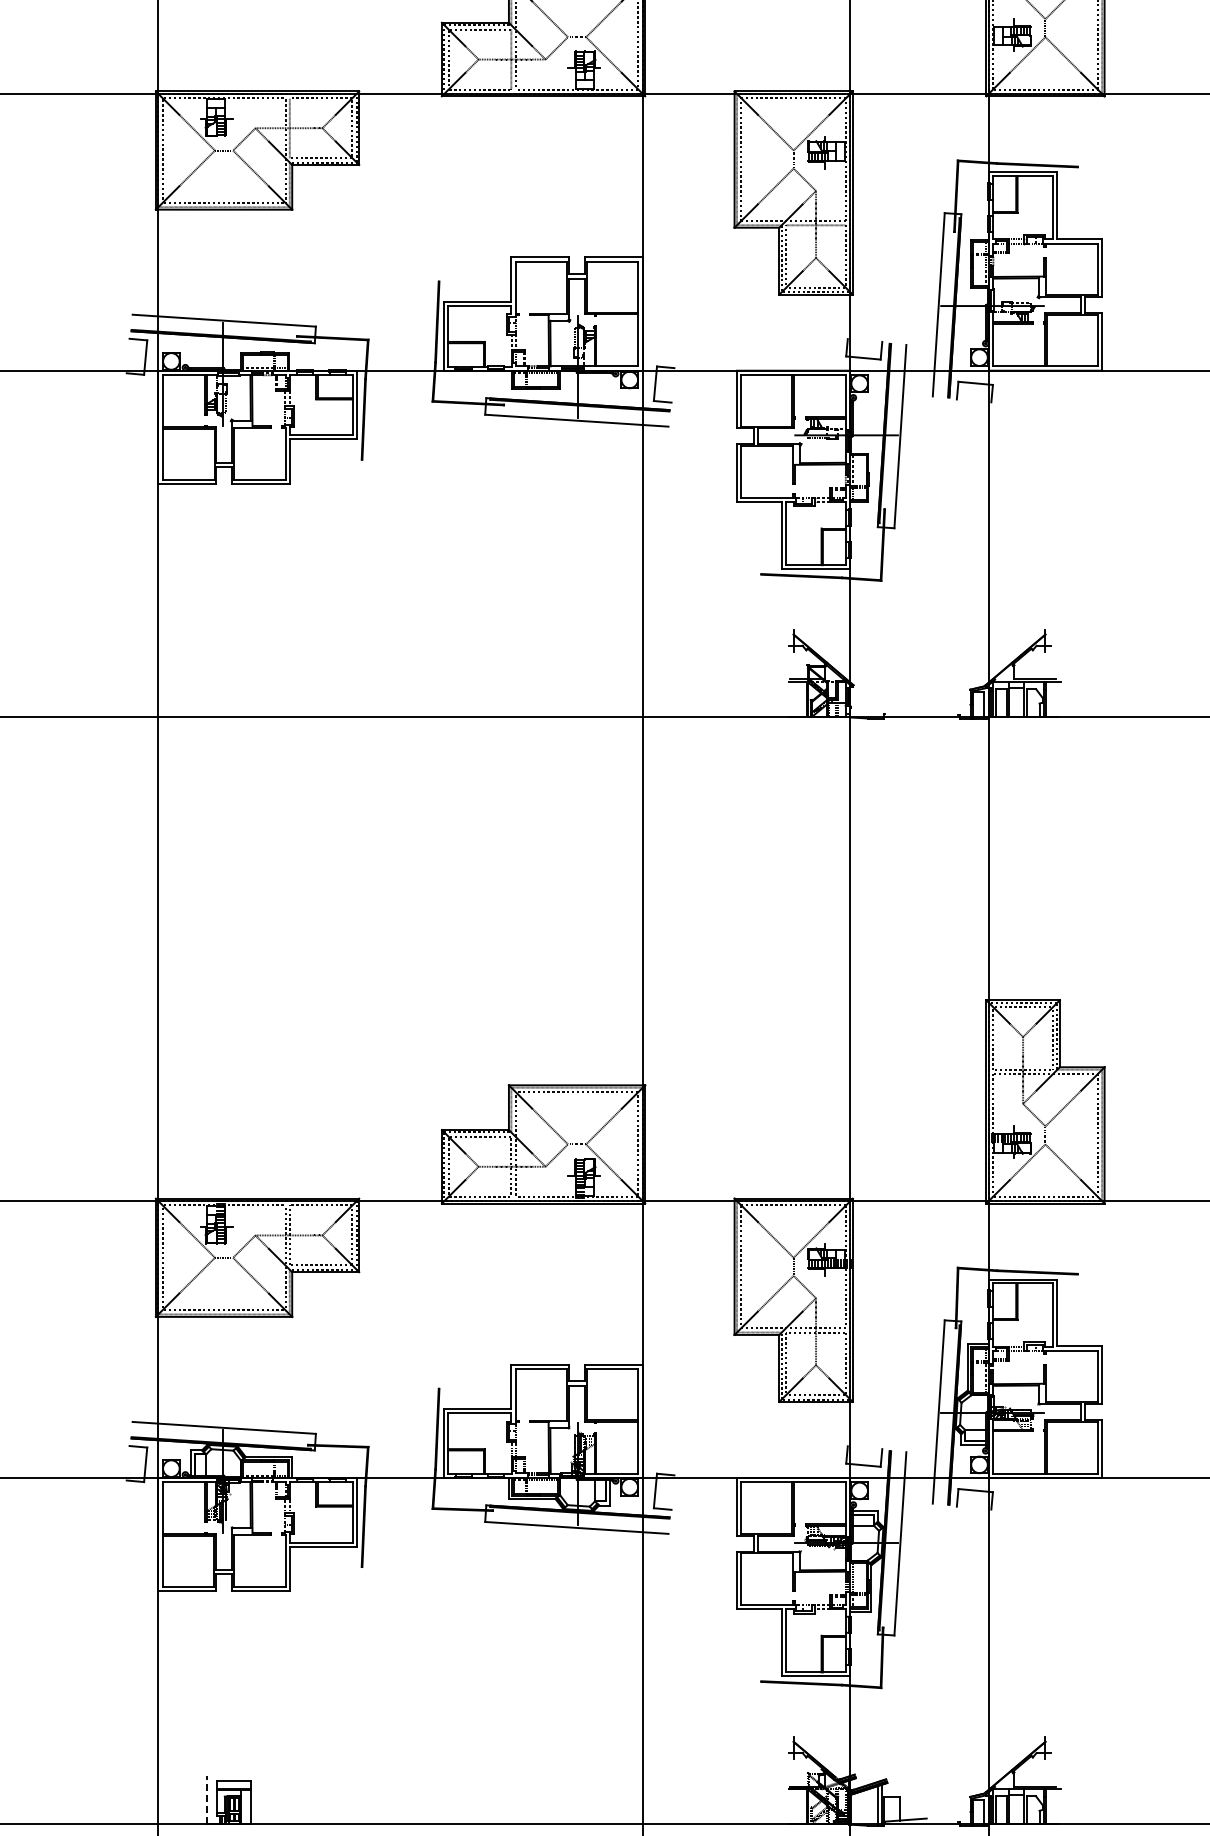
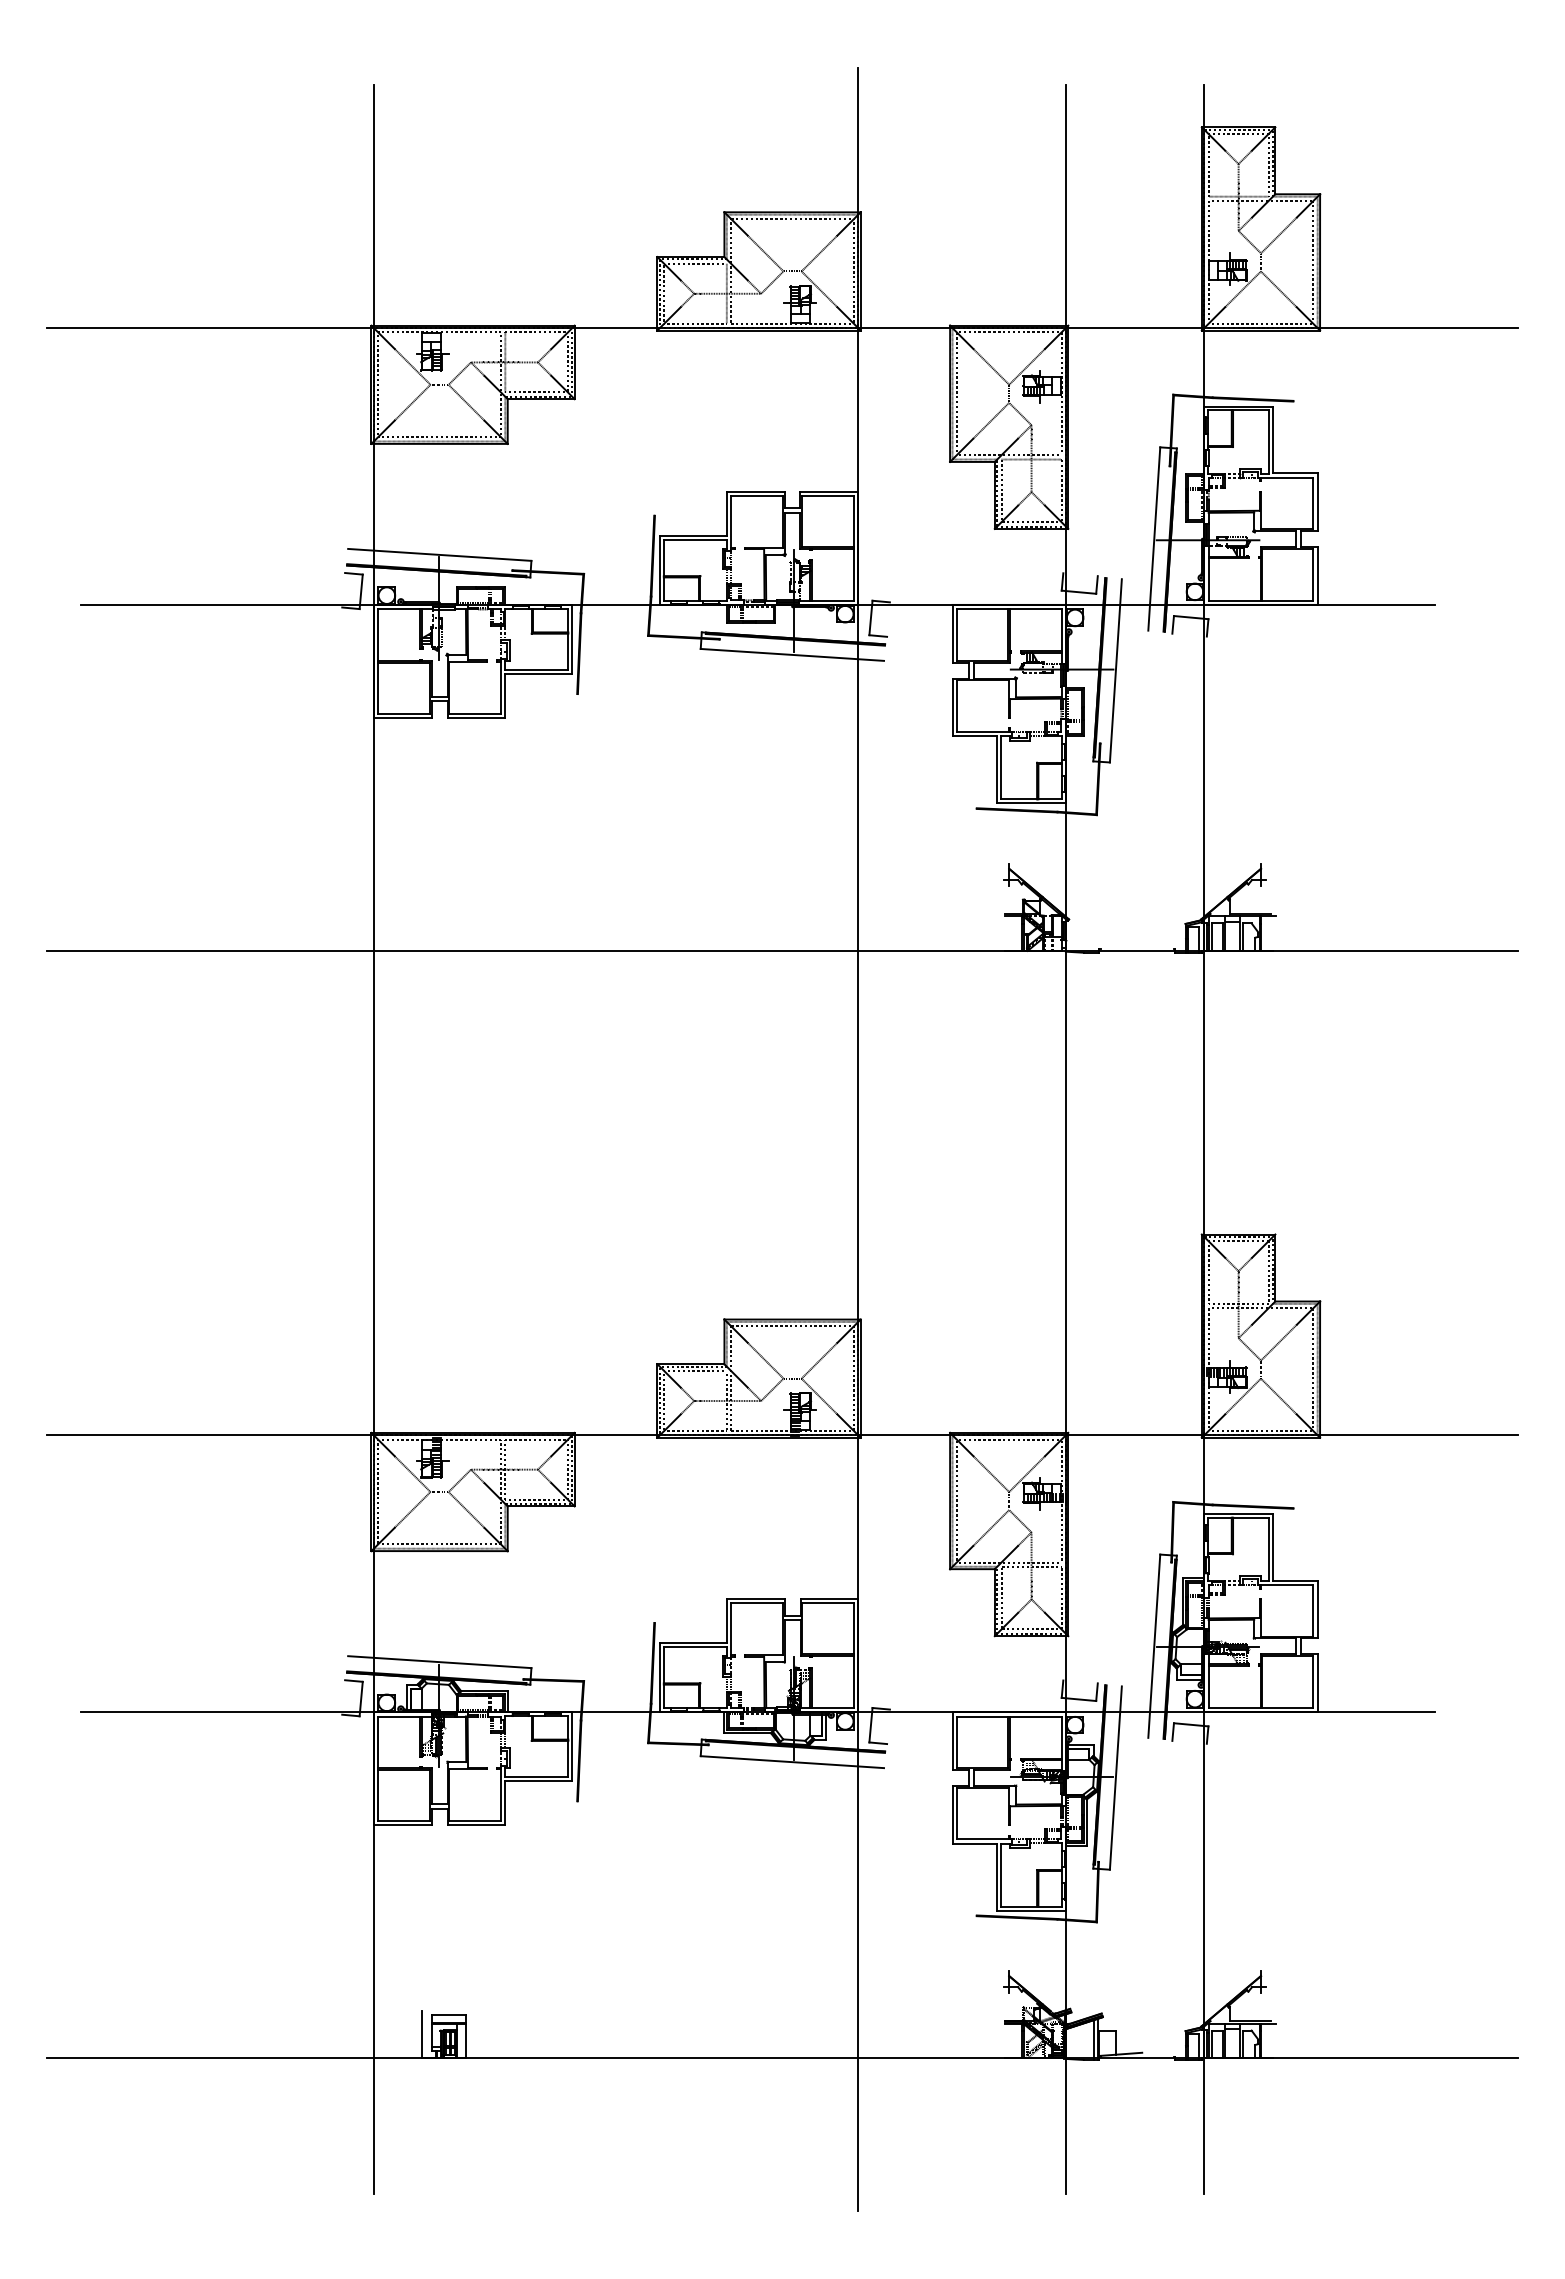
line: (206, 1800) -> (422, 2034), dashed -> solid

